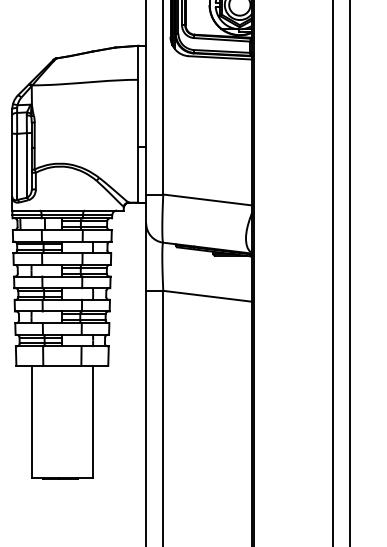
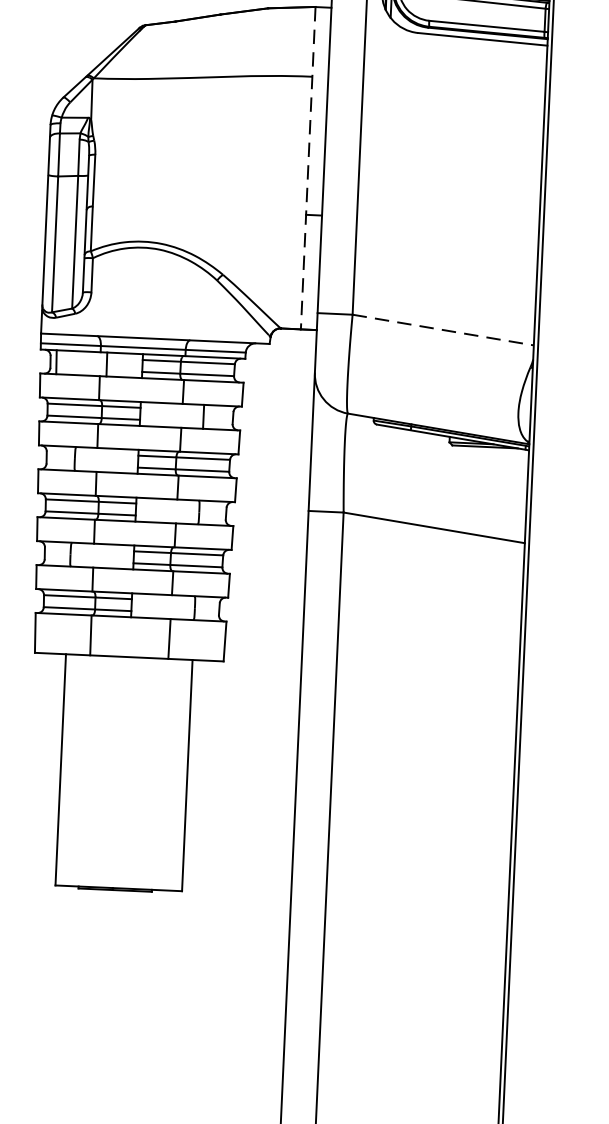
line: (138, 124) -> (308, 168), solid -> dashed
line: (207, 199) -> (442, 329), solid -> dashed

